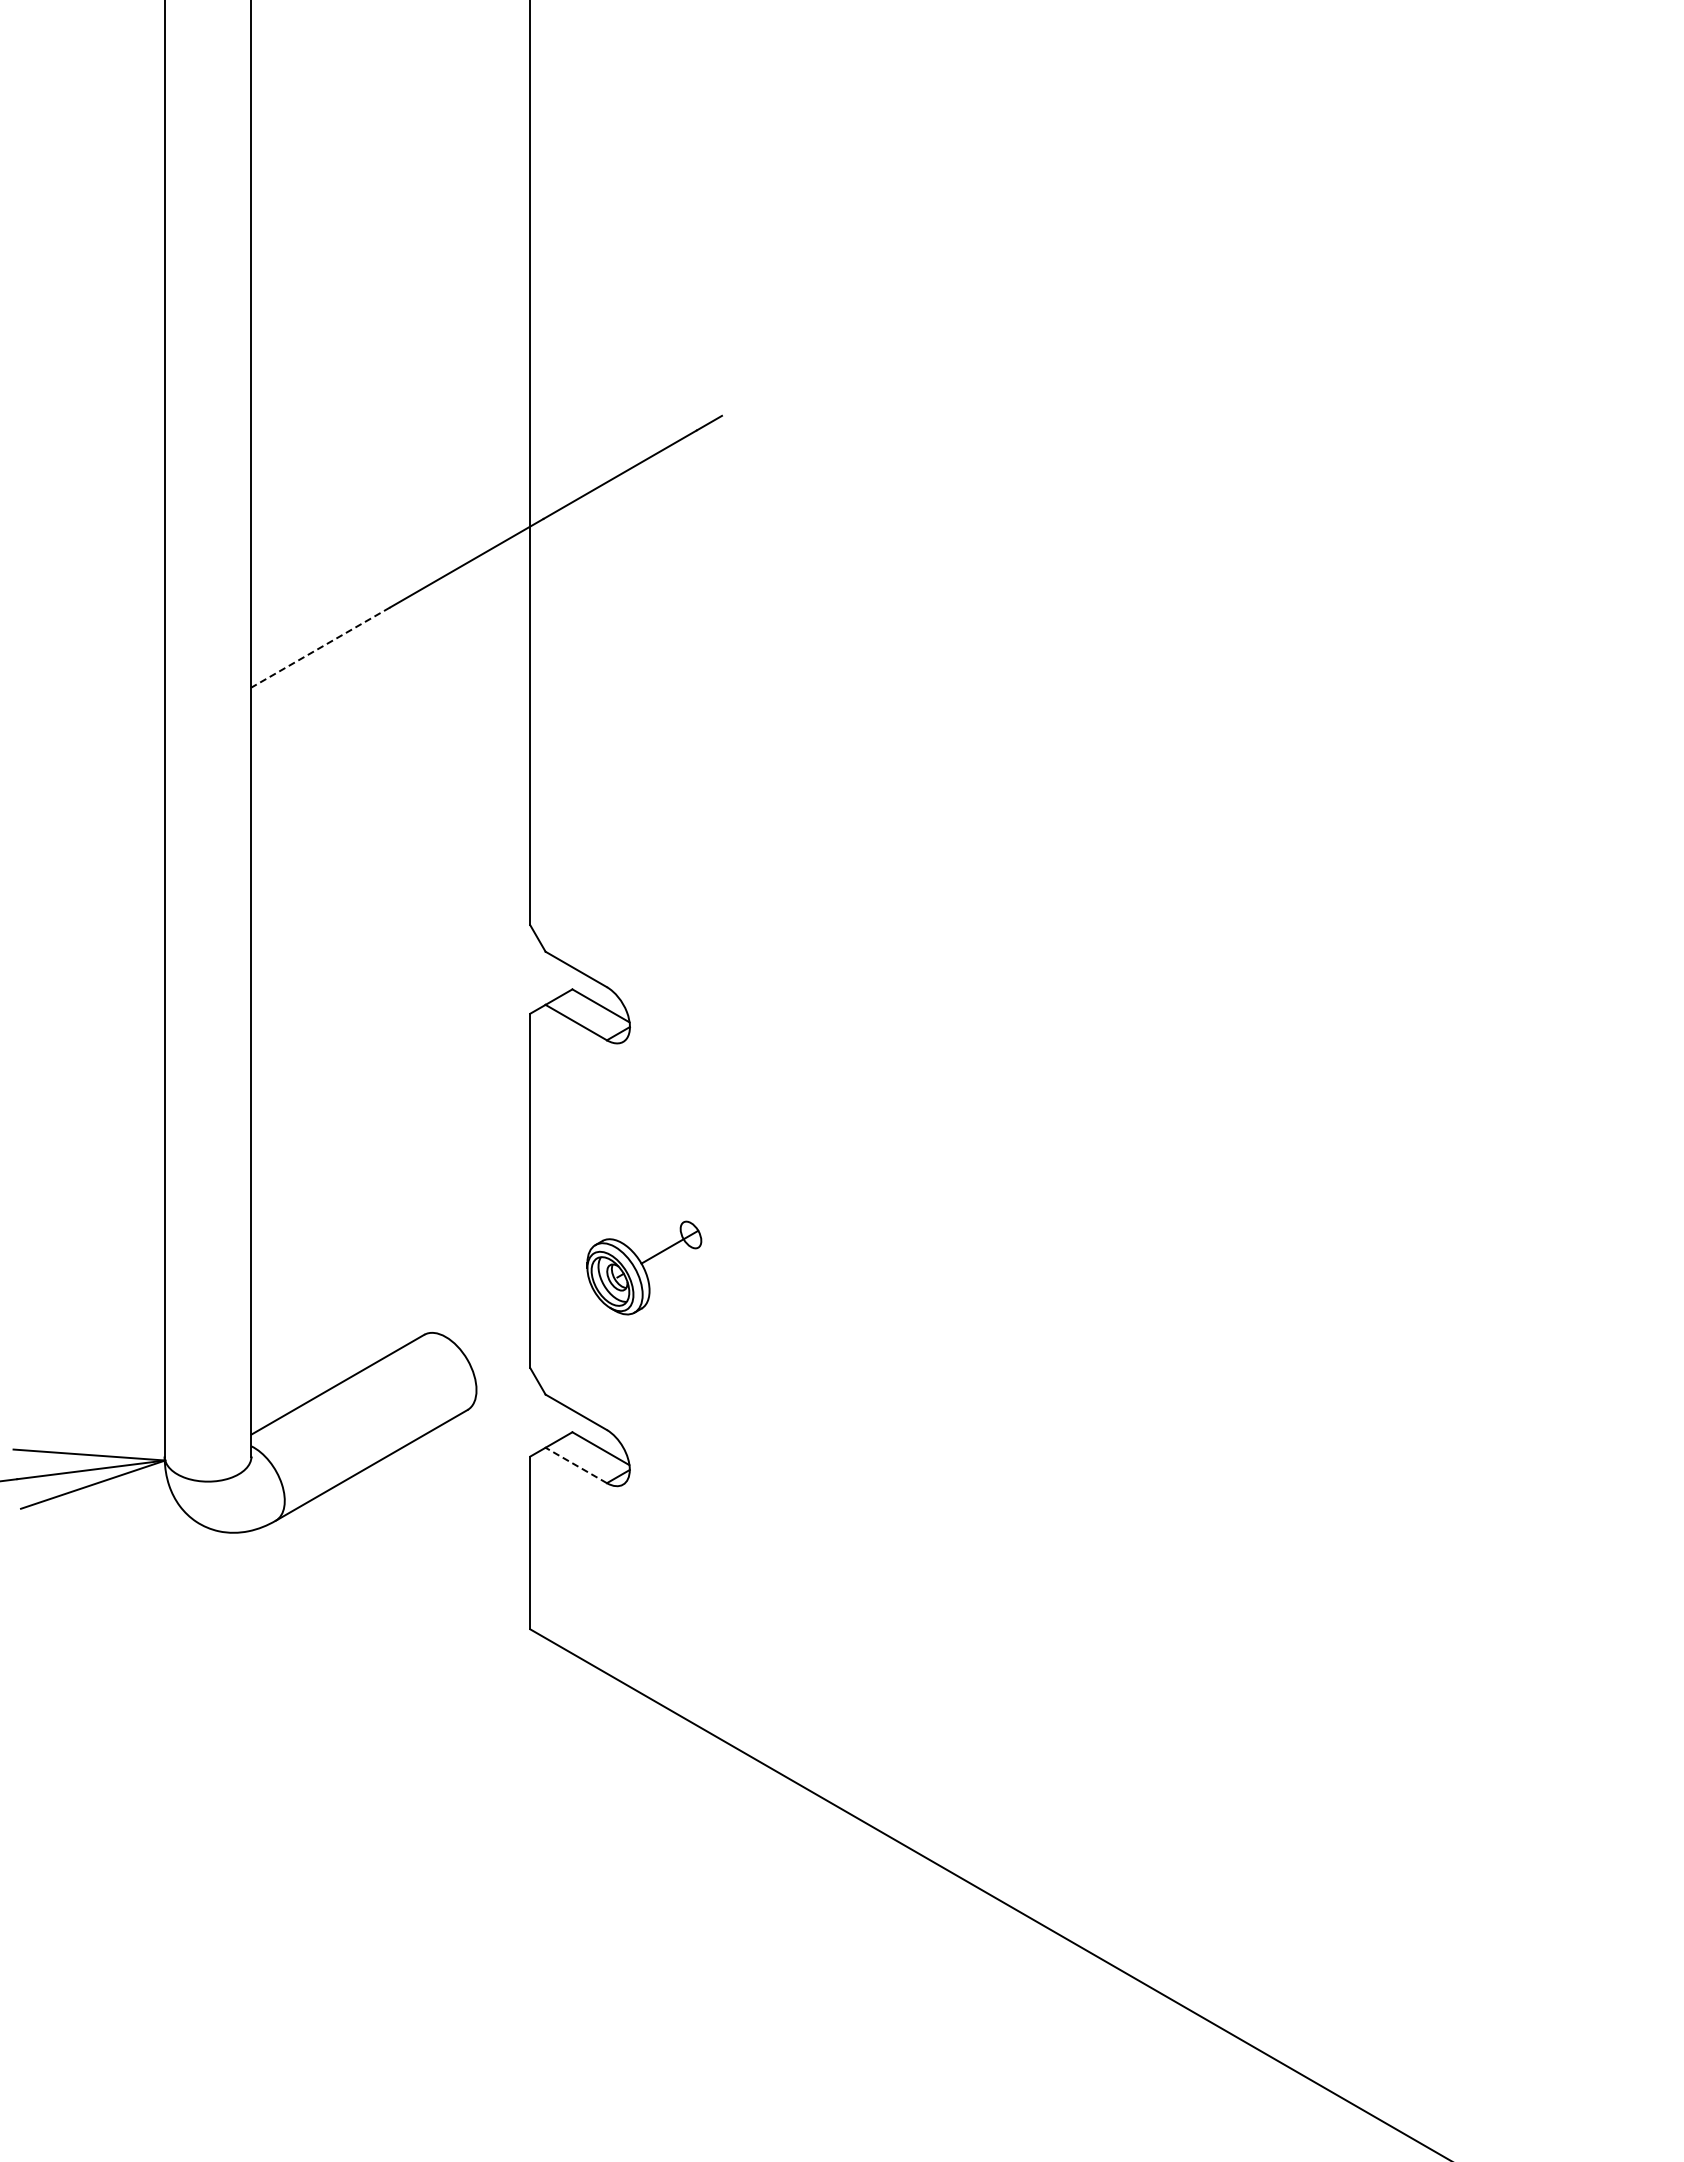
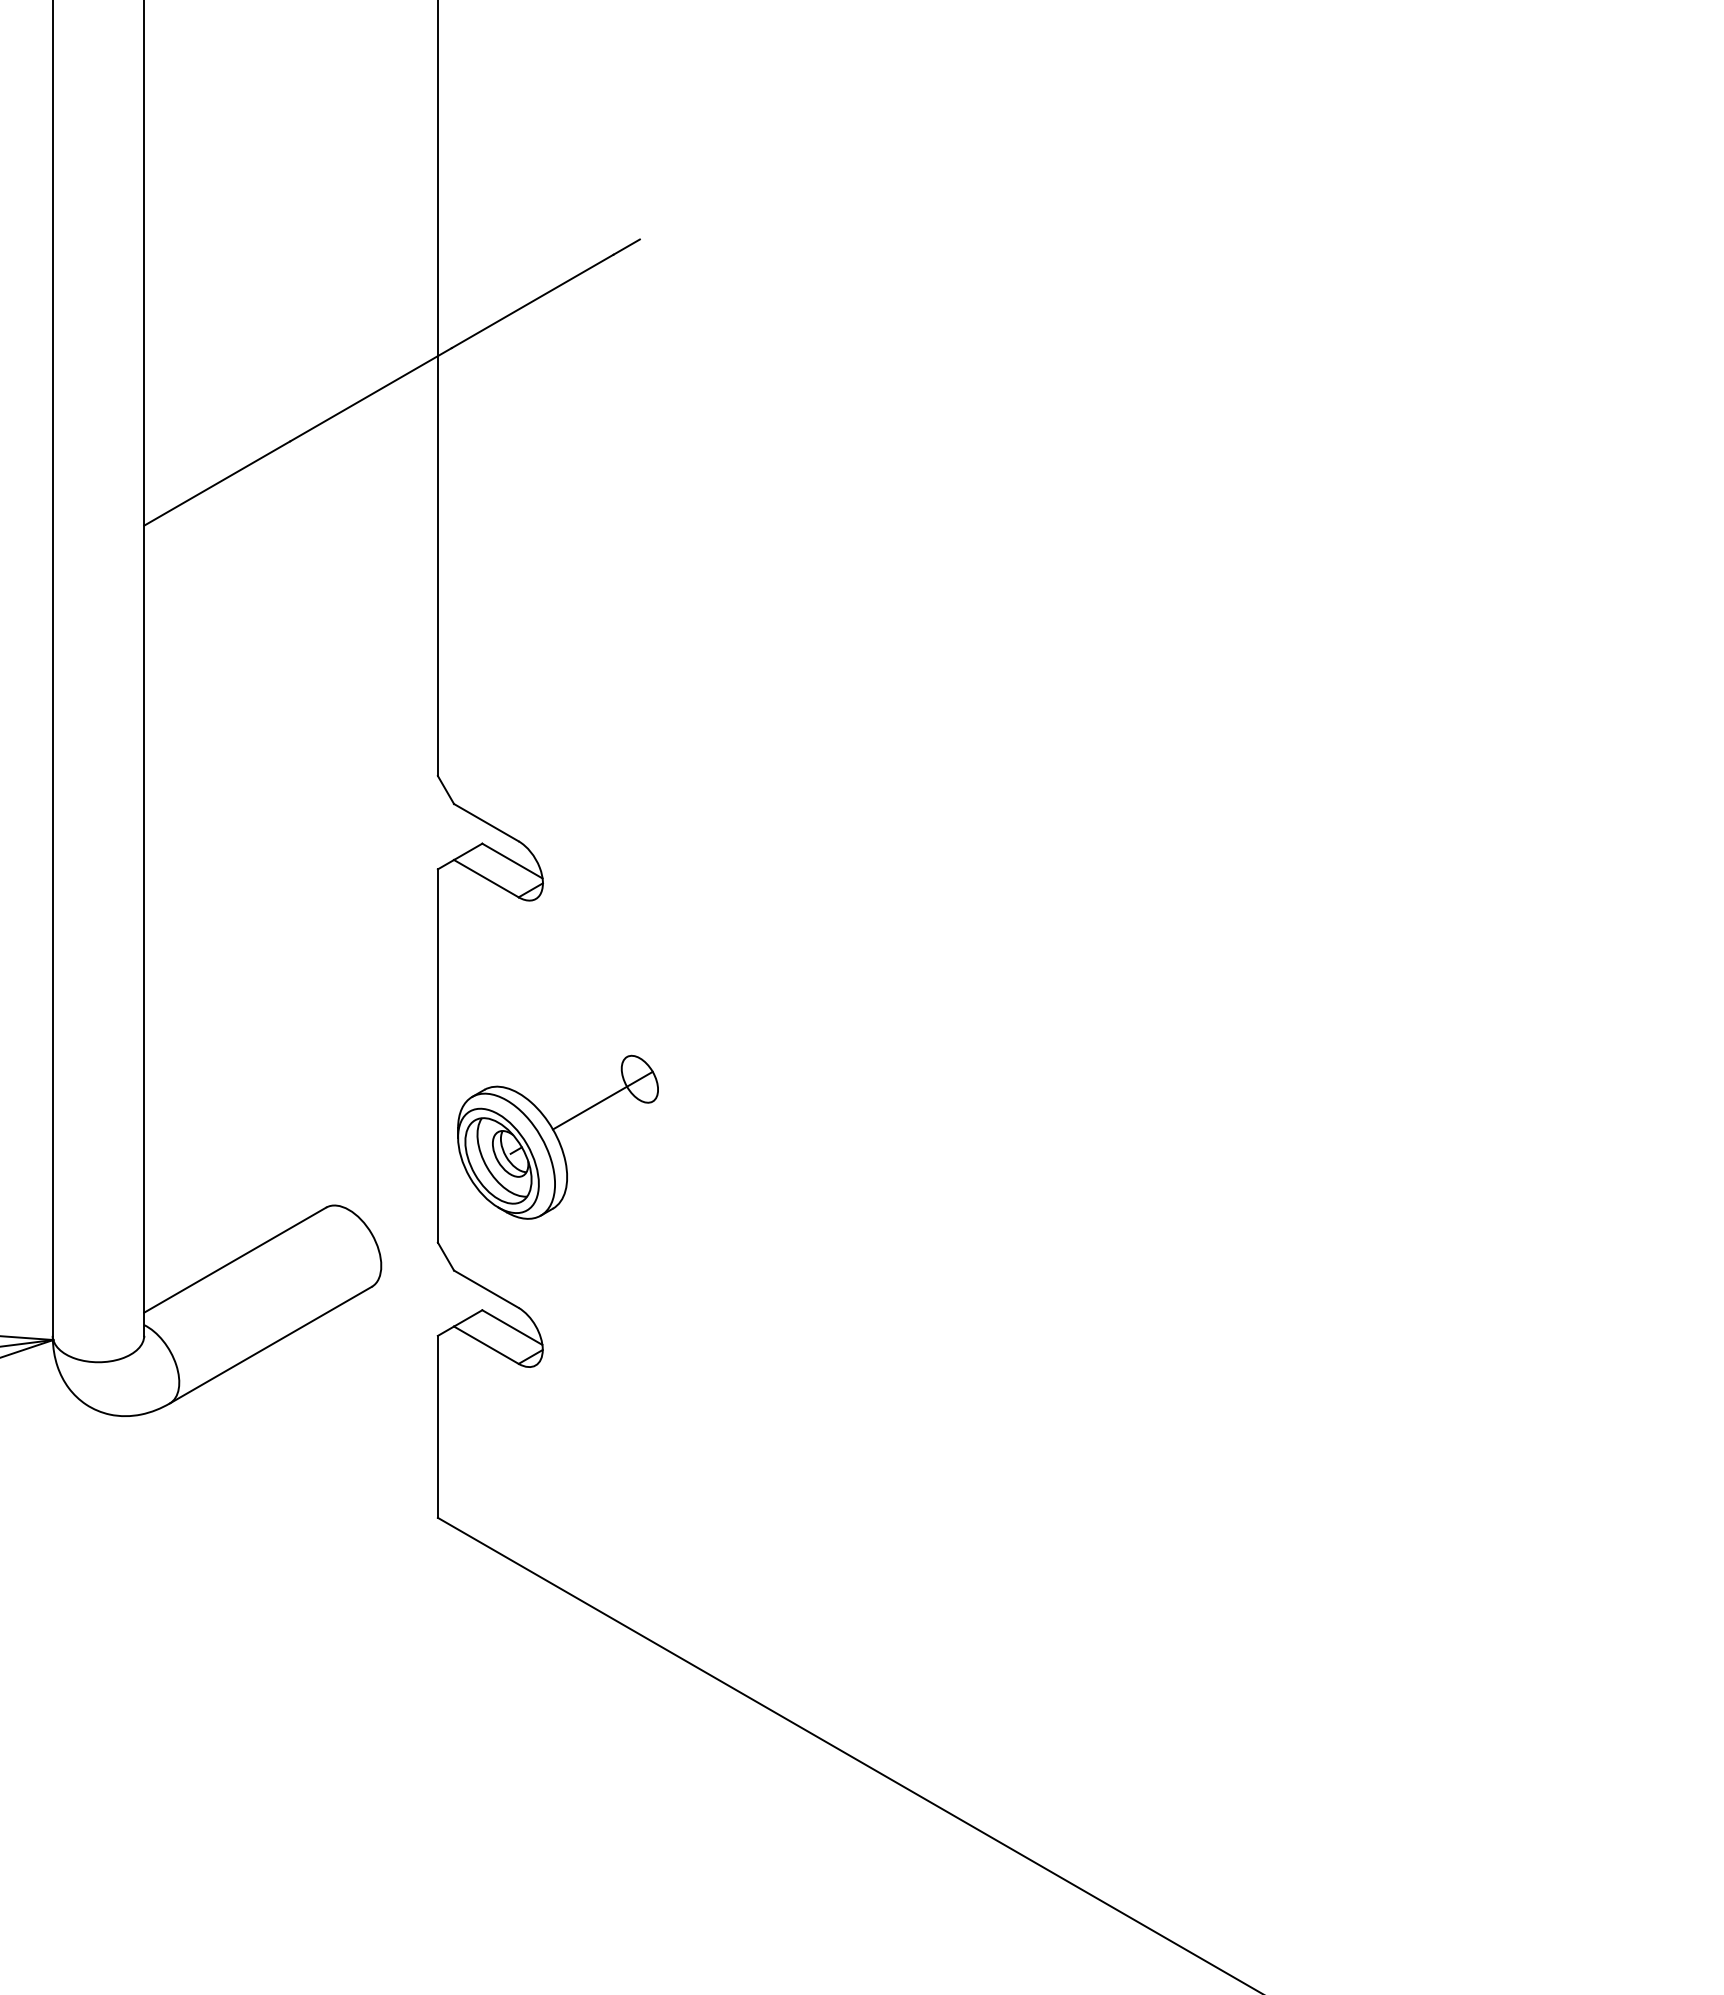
line: (320, 647) -> (216, 483), dashed -> solid
part: (644, 1267) -> (558, 1136), size x1.67
line: (575, 1465) -> (485, 1345), dashed -> solid

